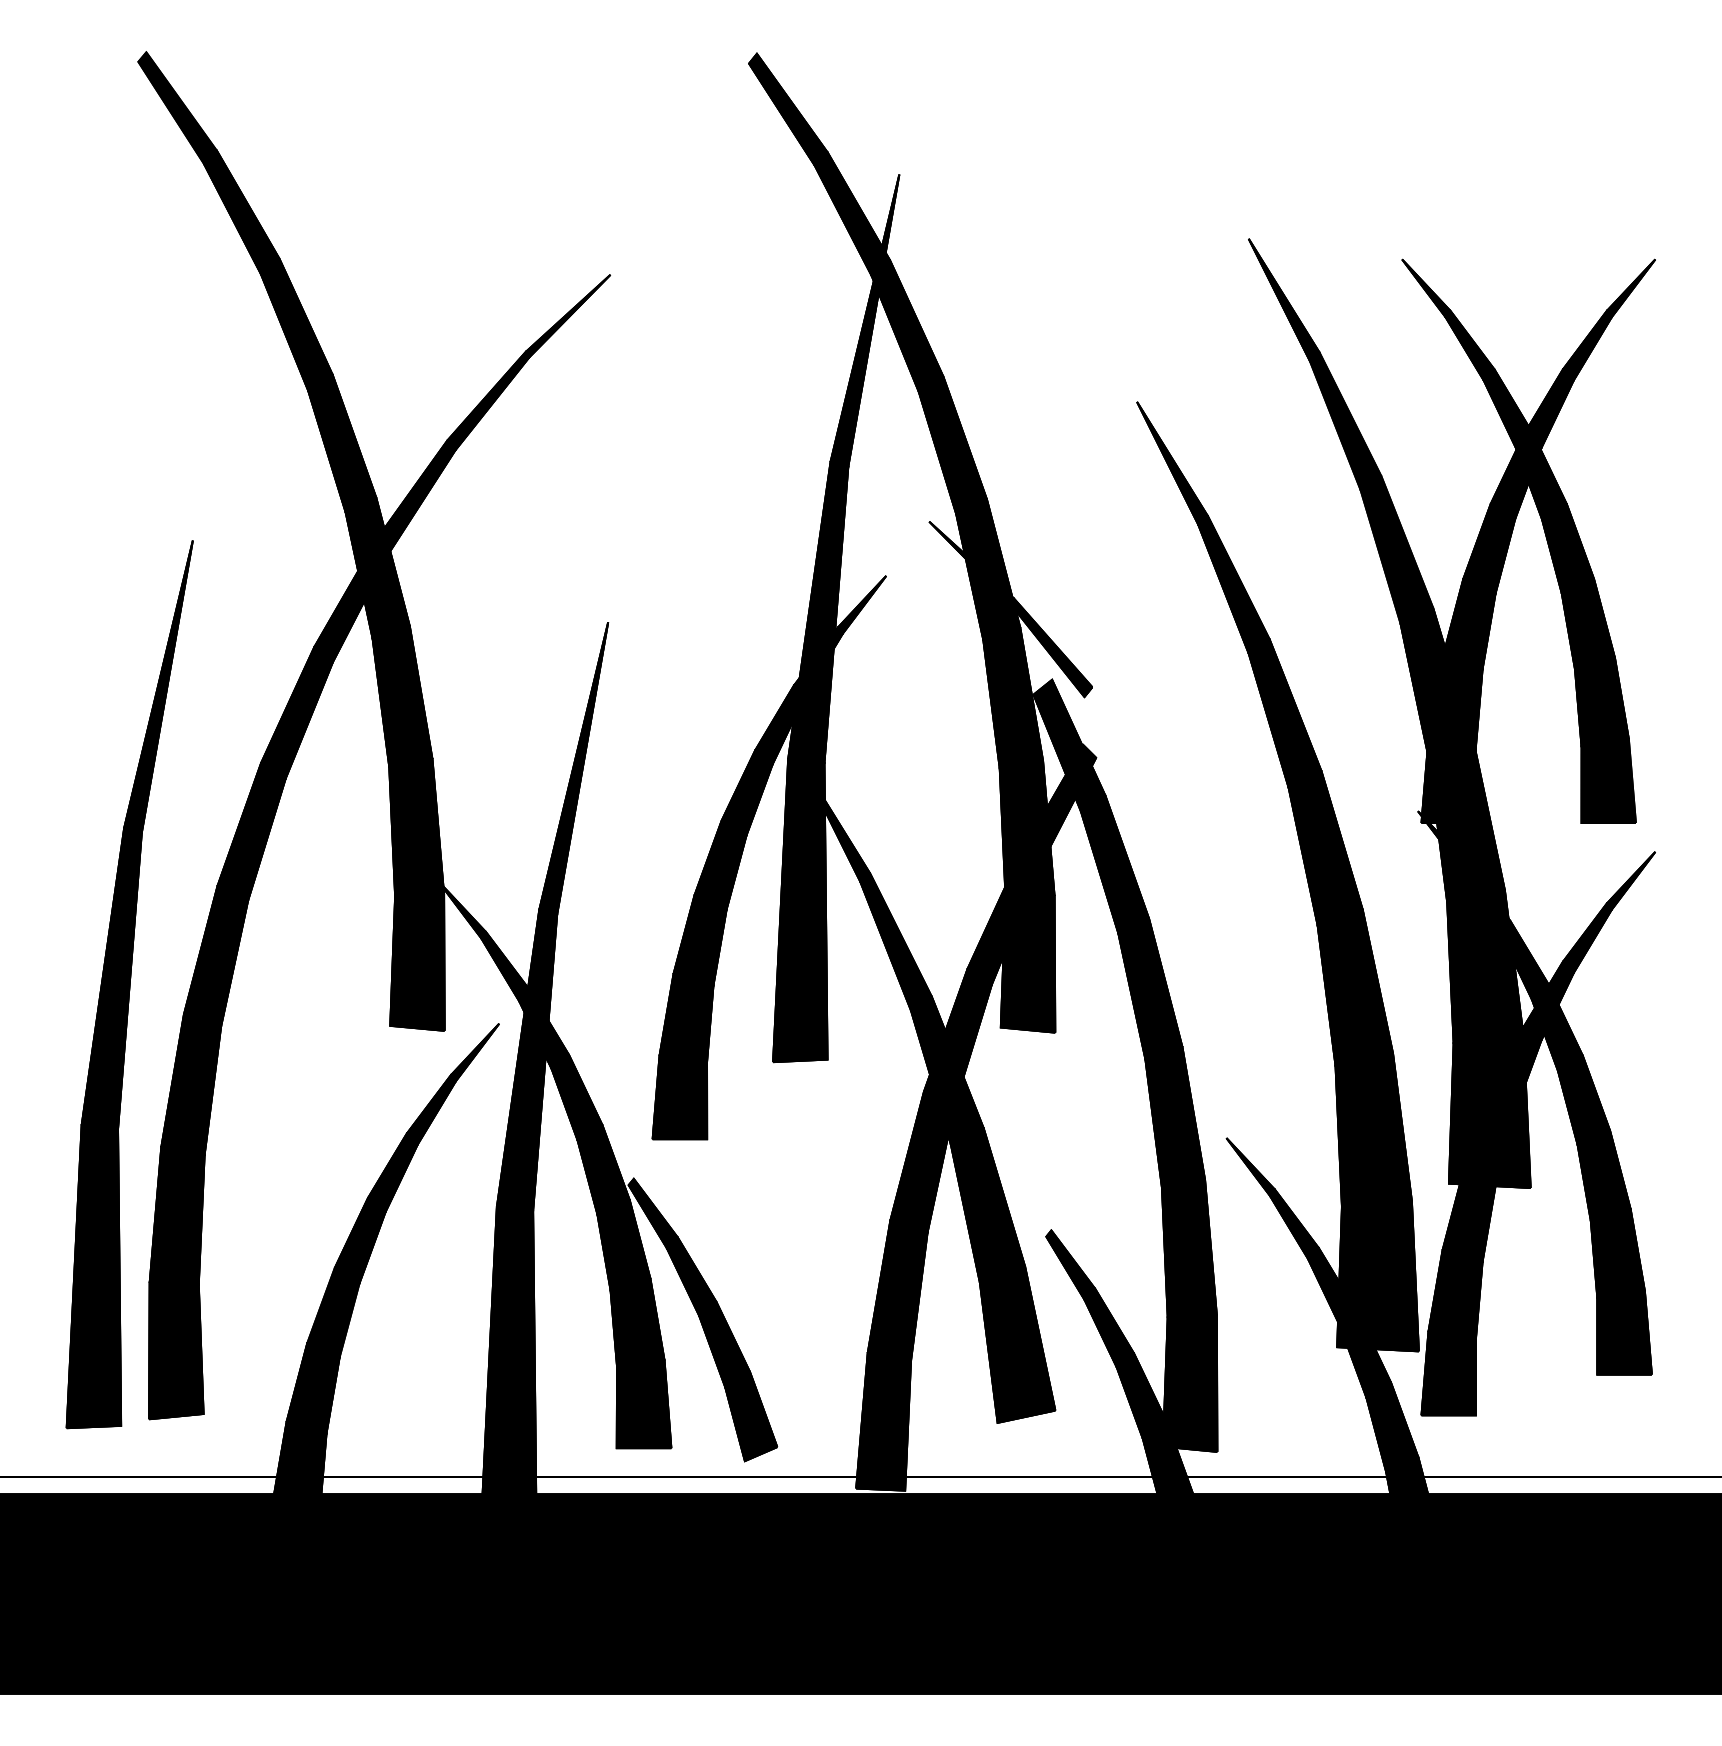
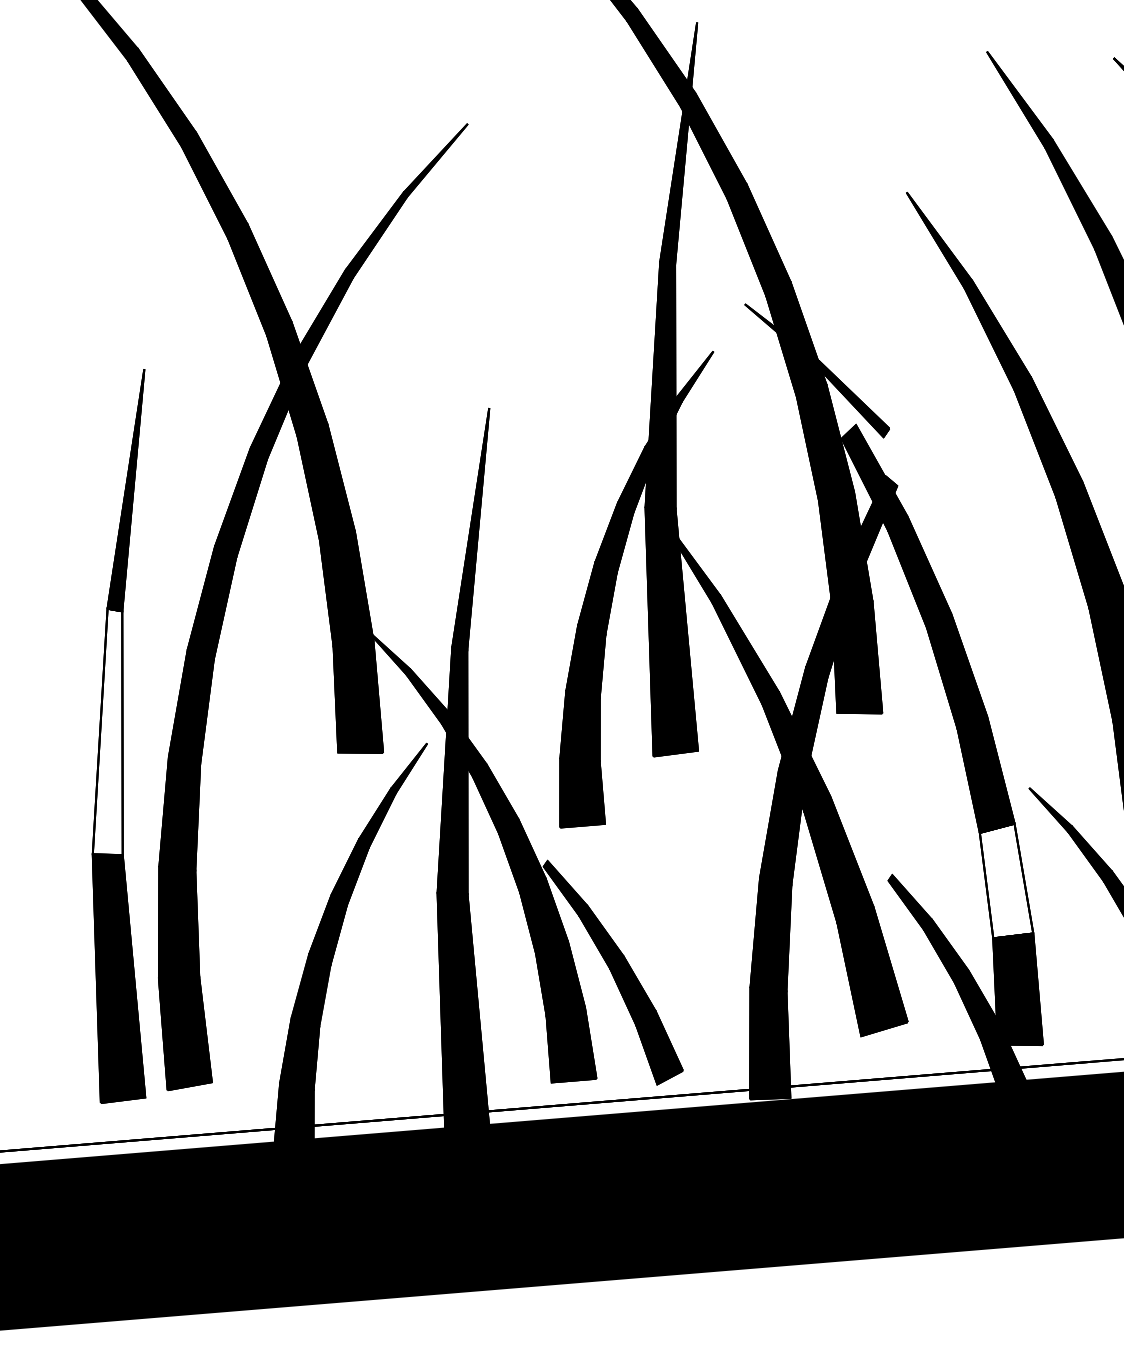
fill: (111, 978) -> (107, 732), removed
fill: (1188, 1248) -> (1005, 880), removed

